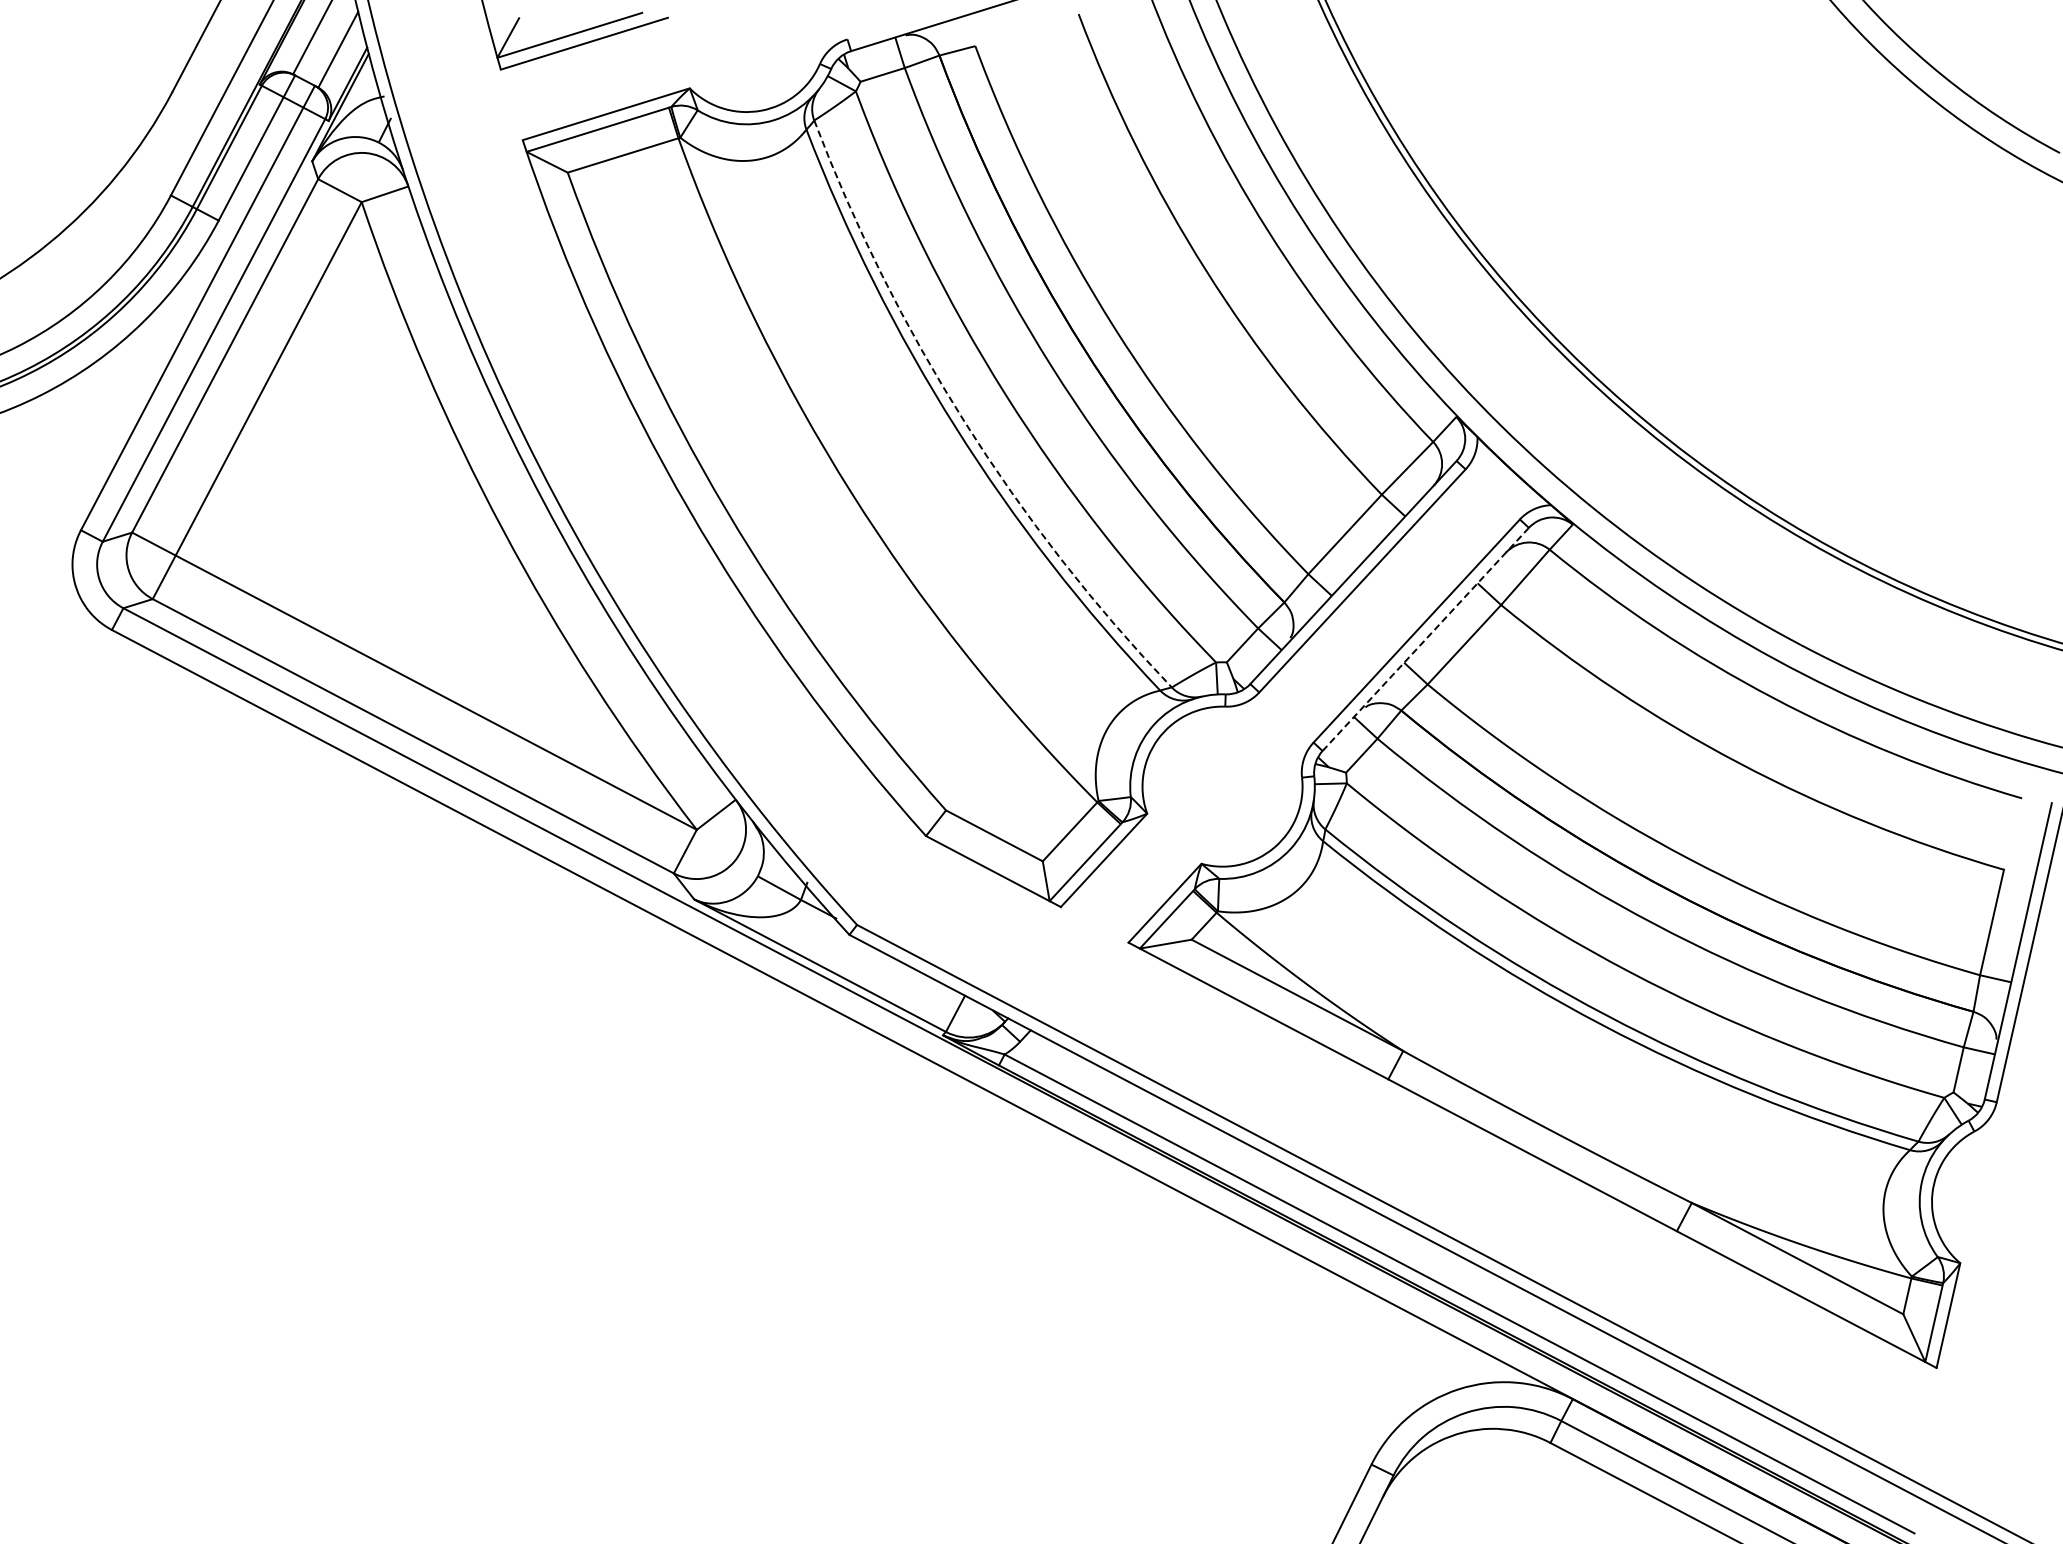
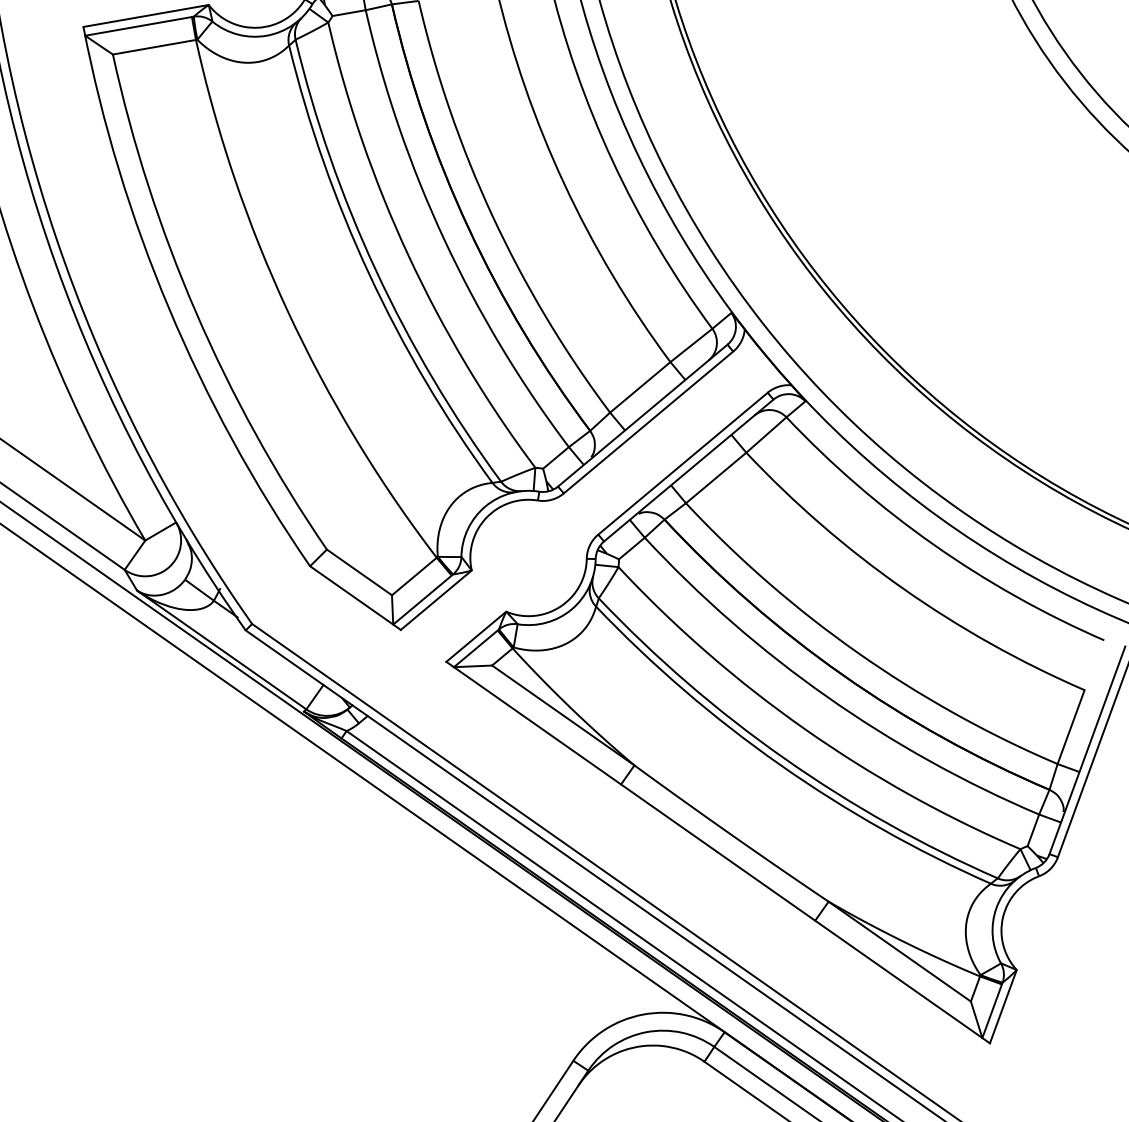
arc: (964, 421) -> (376, 270), dashed -> solid
line: (1425, 639) -> (688, 470), dashed -> solid

